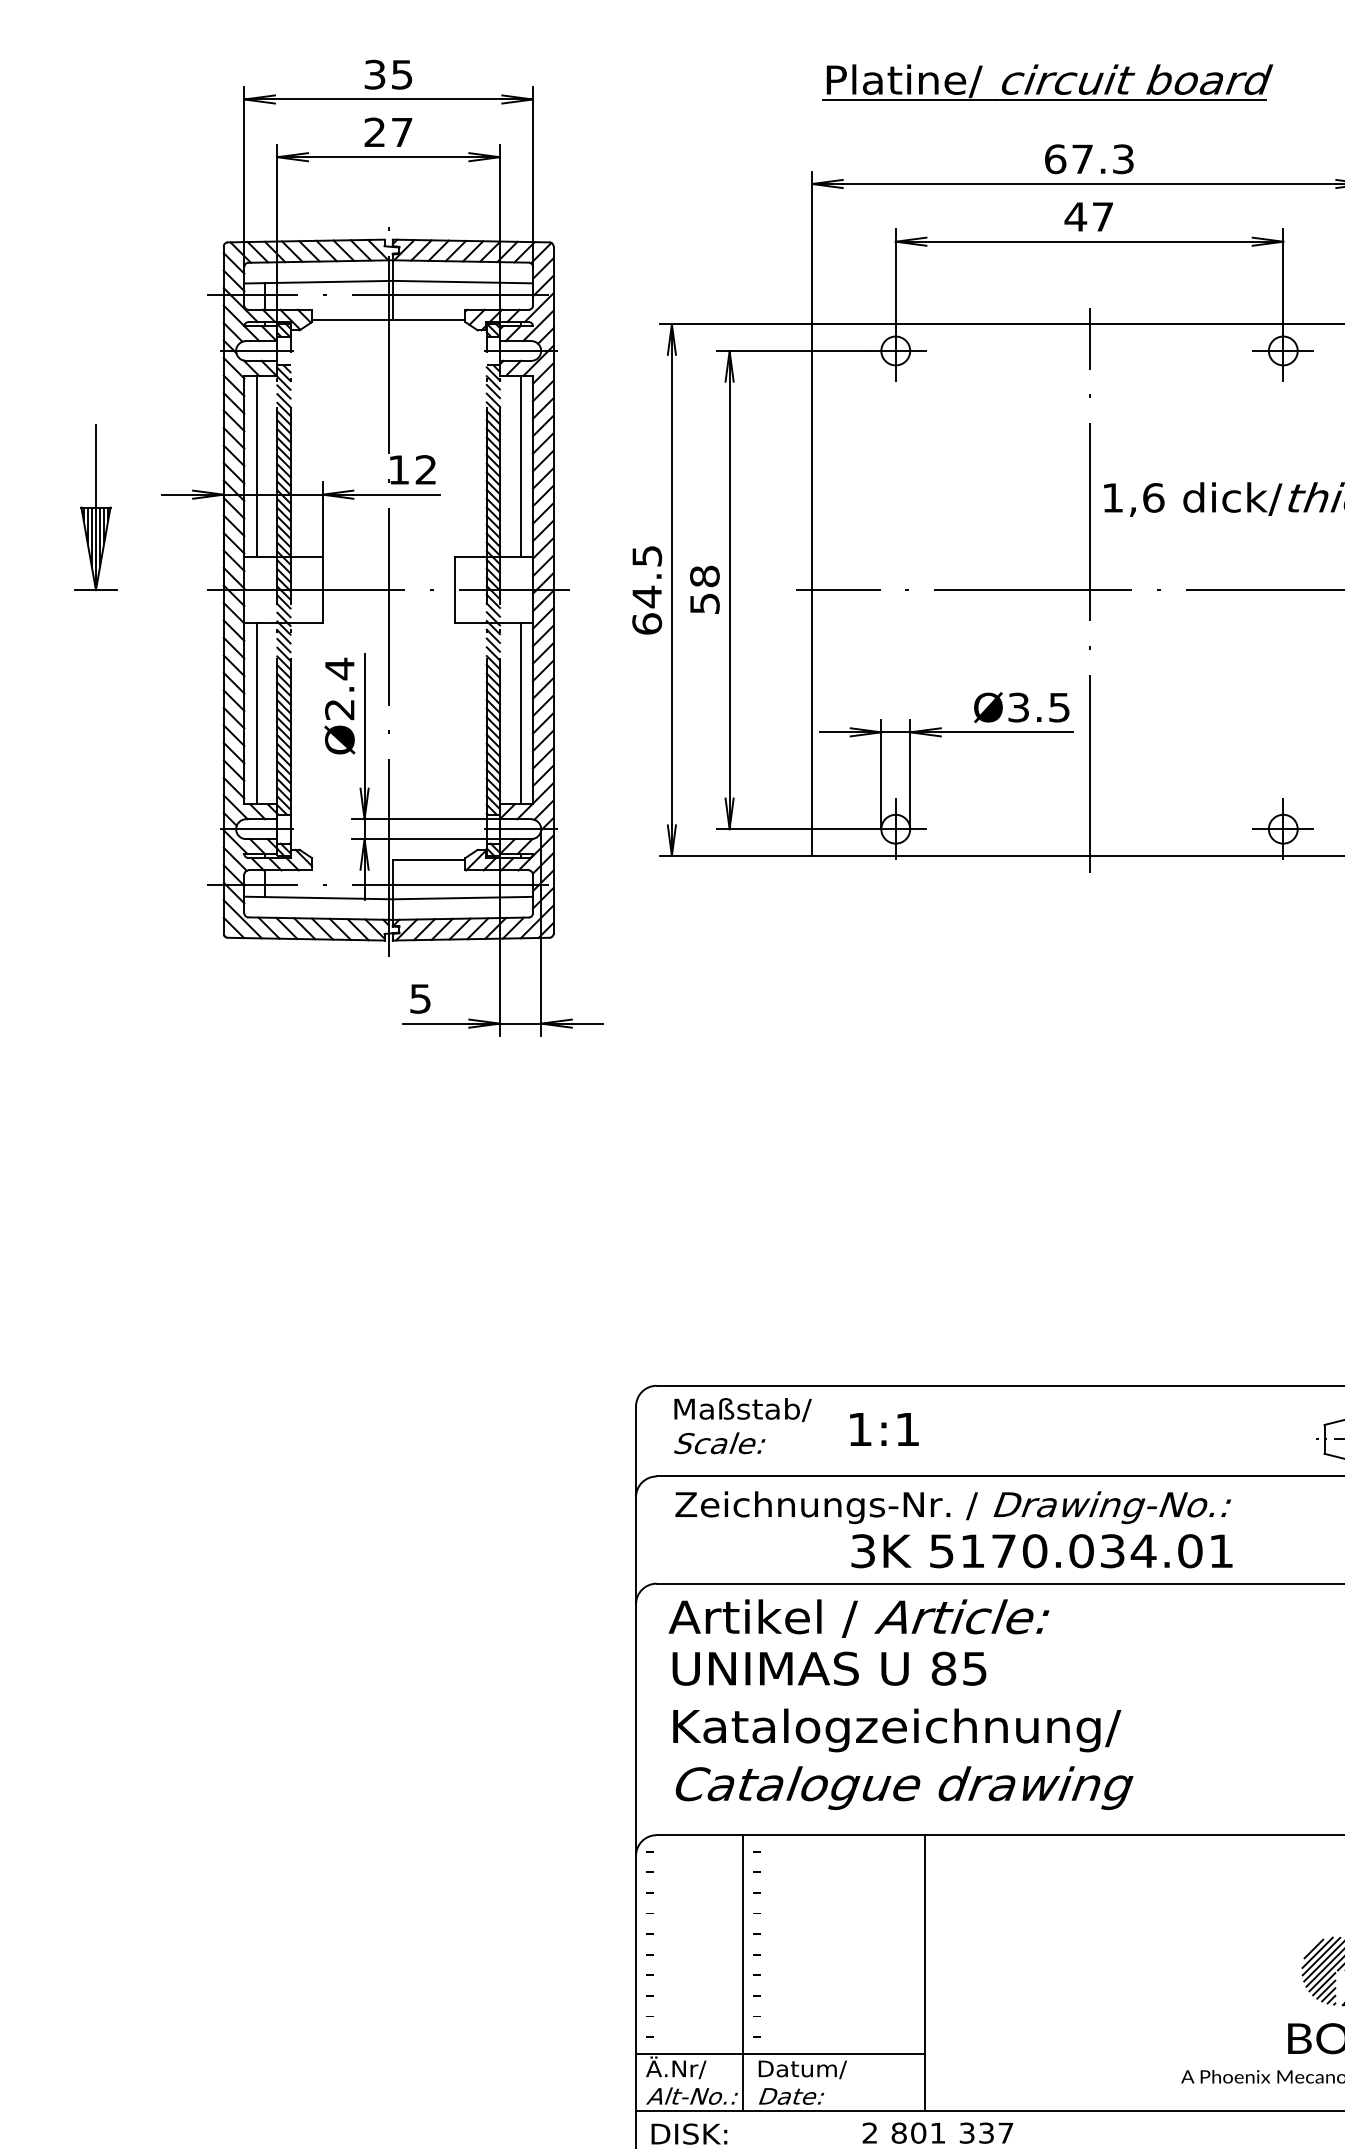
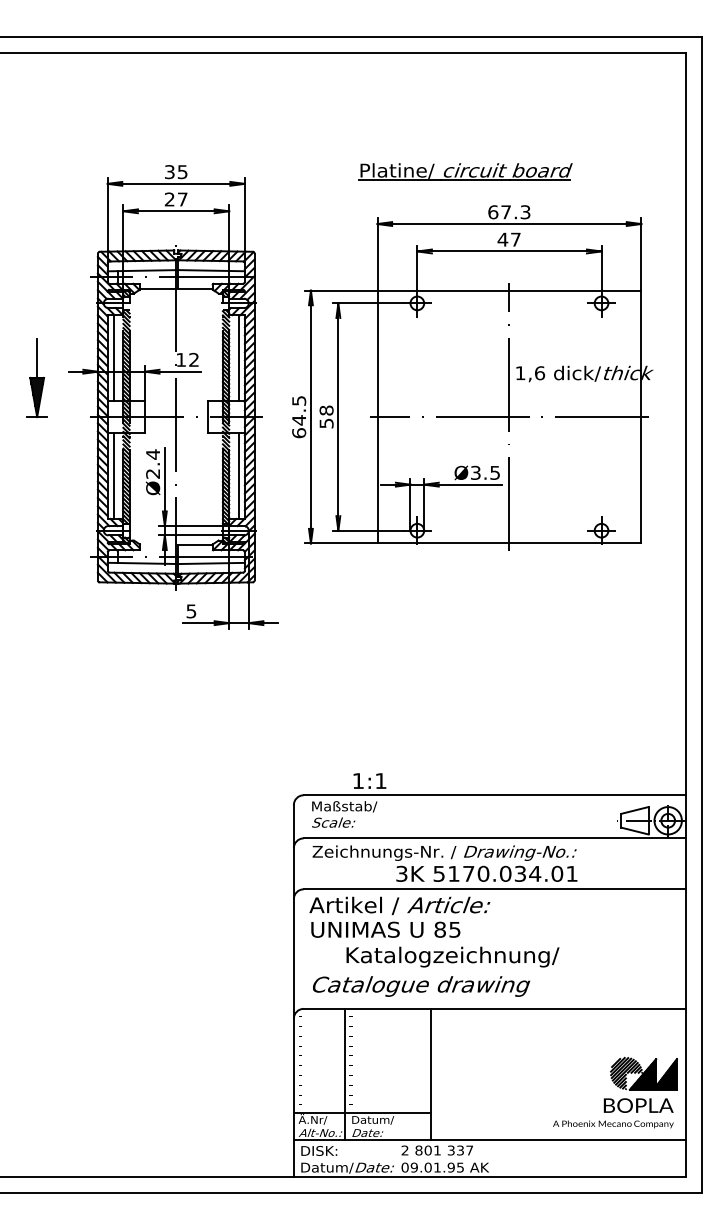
part: (1047, 81) -> (465, 171), moved
text: (883, 1428) -> (369, 780), moved
text: (896, 1729) -> (452, 956), moved

